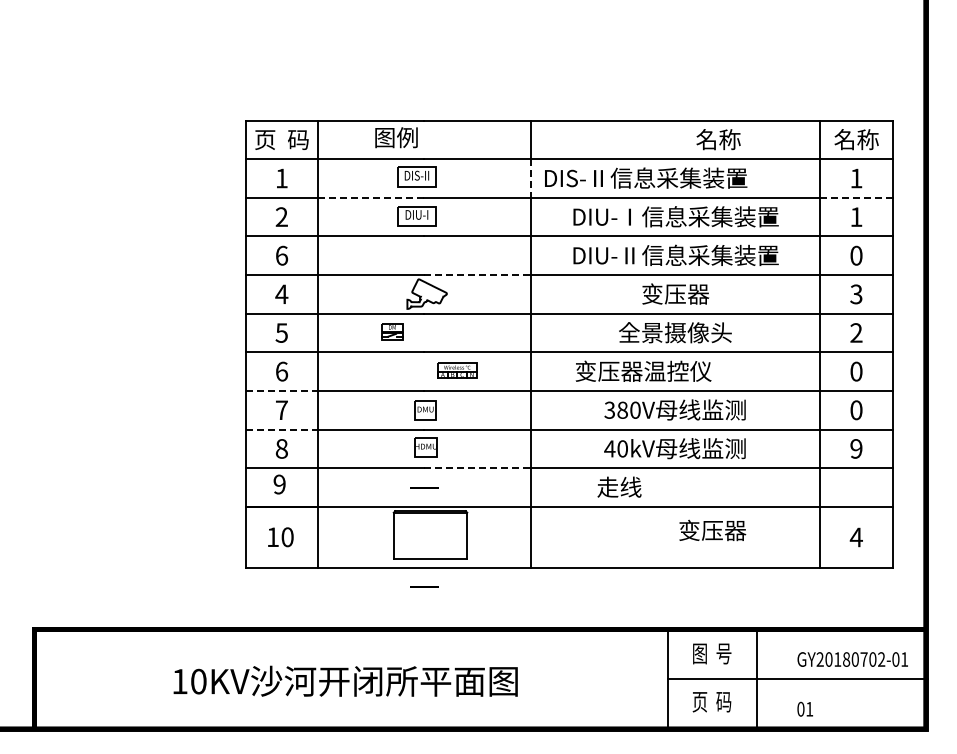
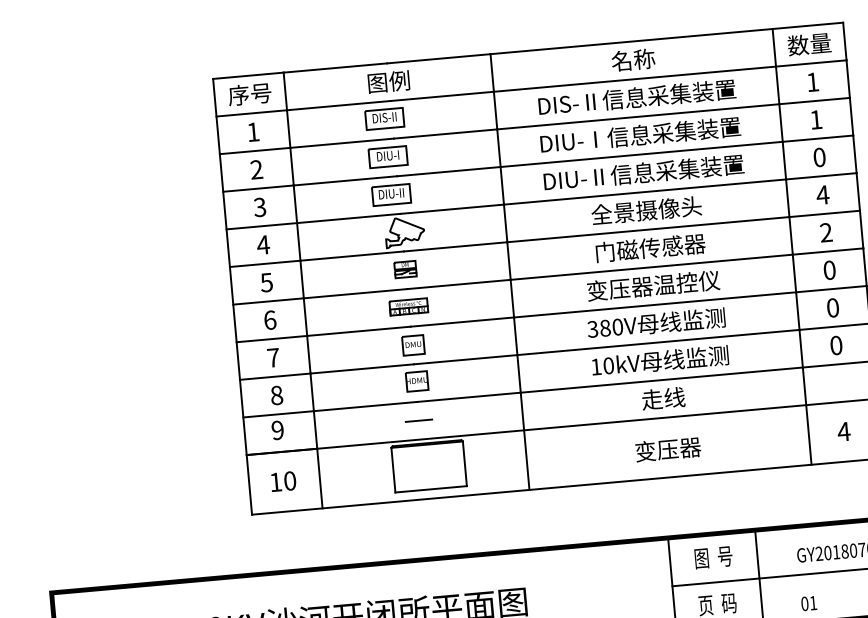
text: (396, 137) -> (388, 81), moved
text: (281, 139) -> (249, 94), 页  码 -> 序号
text: (718, 139) -> (633, 59), moved
text: (856, 139) -> (809, 44), 名称 -> 数量
text: (646, 177) -> (637, 96), moved
line: (530, 179) -> (495, 111), dashed -> solid
line: (371, 197) -> (342, 142), dashed -> solid
line: (857, 197) -> (815, 100), dashed -> solid
part: (416, 254) -> (391, 194), added
text: (281, 255) -> (259, 207), 6 -> 3
line: (478, 275) -> (453, 209), dashed -> solid
text: (675, 293) -> (646, 209), 变压器 -> 全景摄像头
text: (855, 294) -> (822, 195), 3 -> 4
part: (392, 331) -> (405, 268), moved
text: (675, 332) -> (650, 247), 全景摄像头 -> 门磁传感器
part: (457, 370) -> (408, 306), moved
text: (643, 370) -> (653, 284), moved
line: (282, 390) -> (272, 338), dashed -> solid
line: (282, 429) -> (275, 376), dashed -> solid
text: (609, 448) -> (595, 366), 40kV -> 10kV
text: (856, 448) -> (836, 345), 9 -> 0
line: (478, 468) -> (470, 397), dashed -> solid
text: (619, 486) -> (663, 397), moved
text: (712, 530) -> (668, 449), moved
line: (424, 586) -> (427, 517), removed

